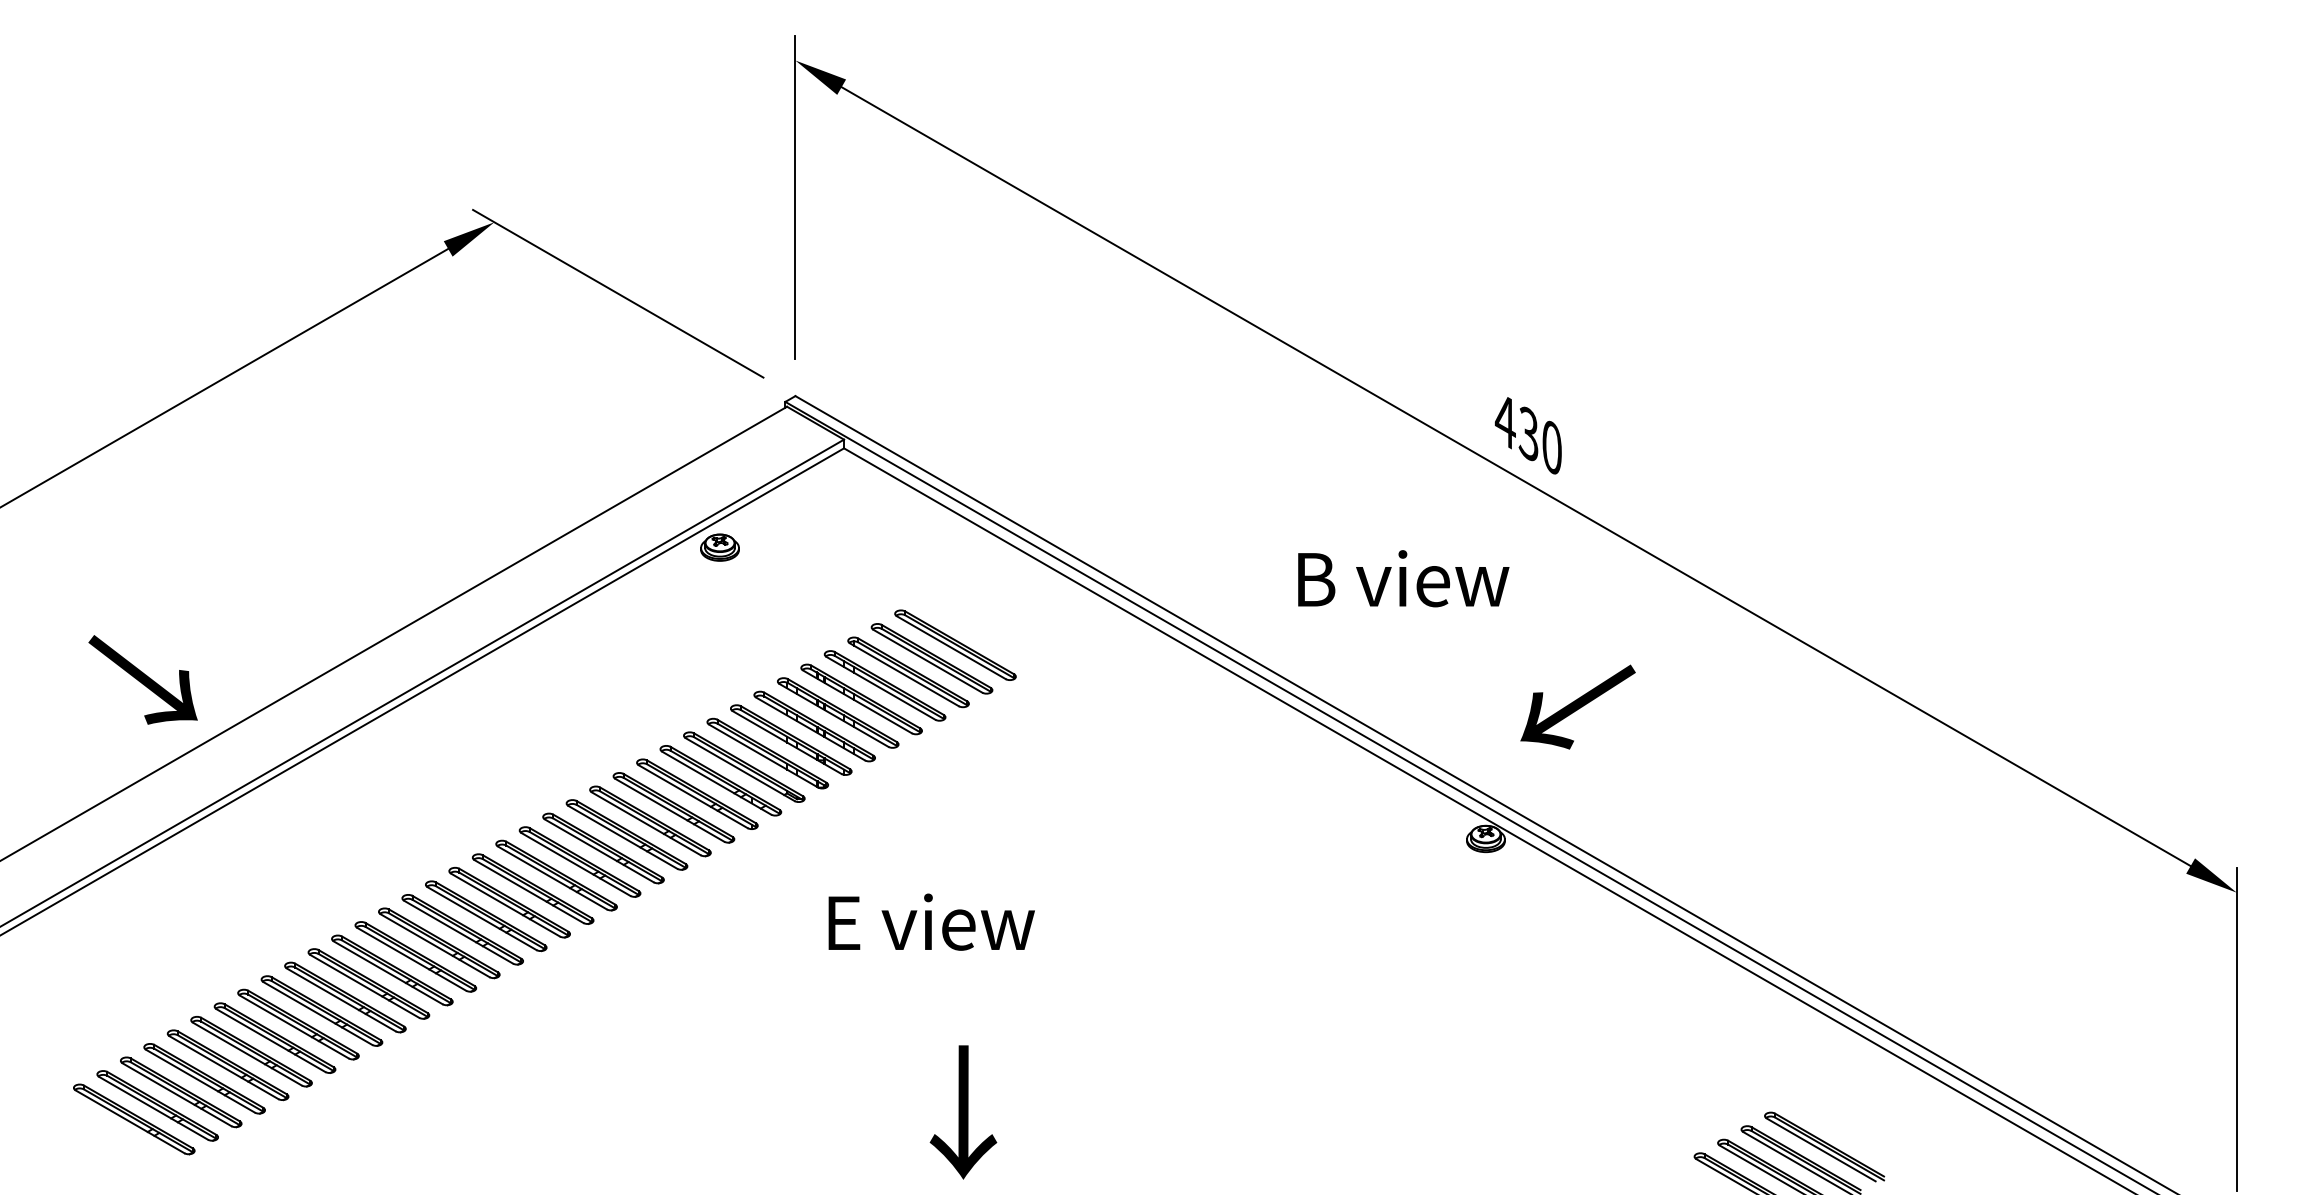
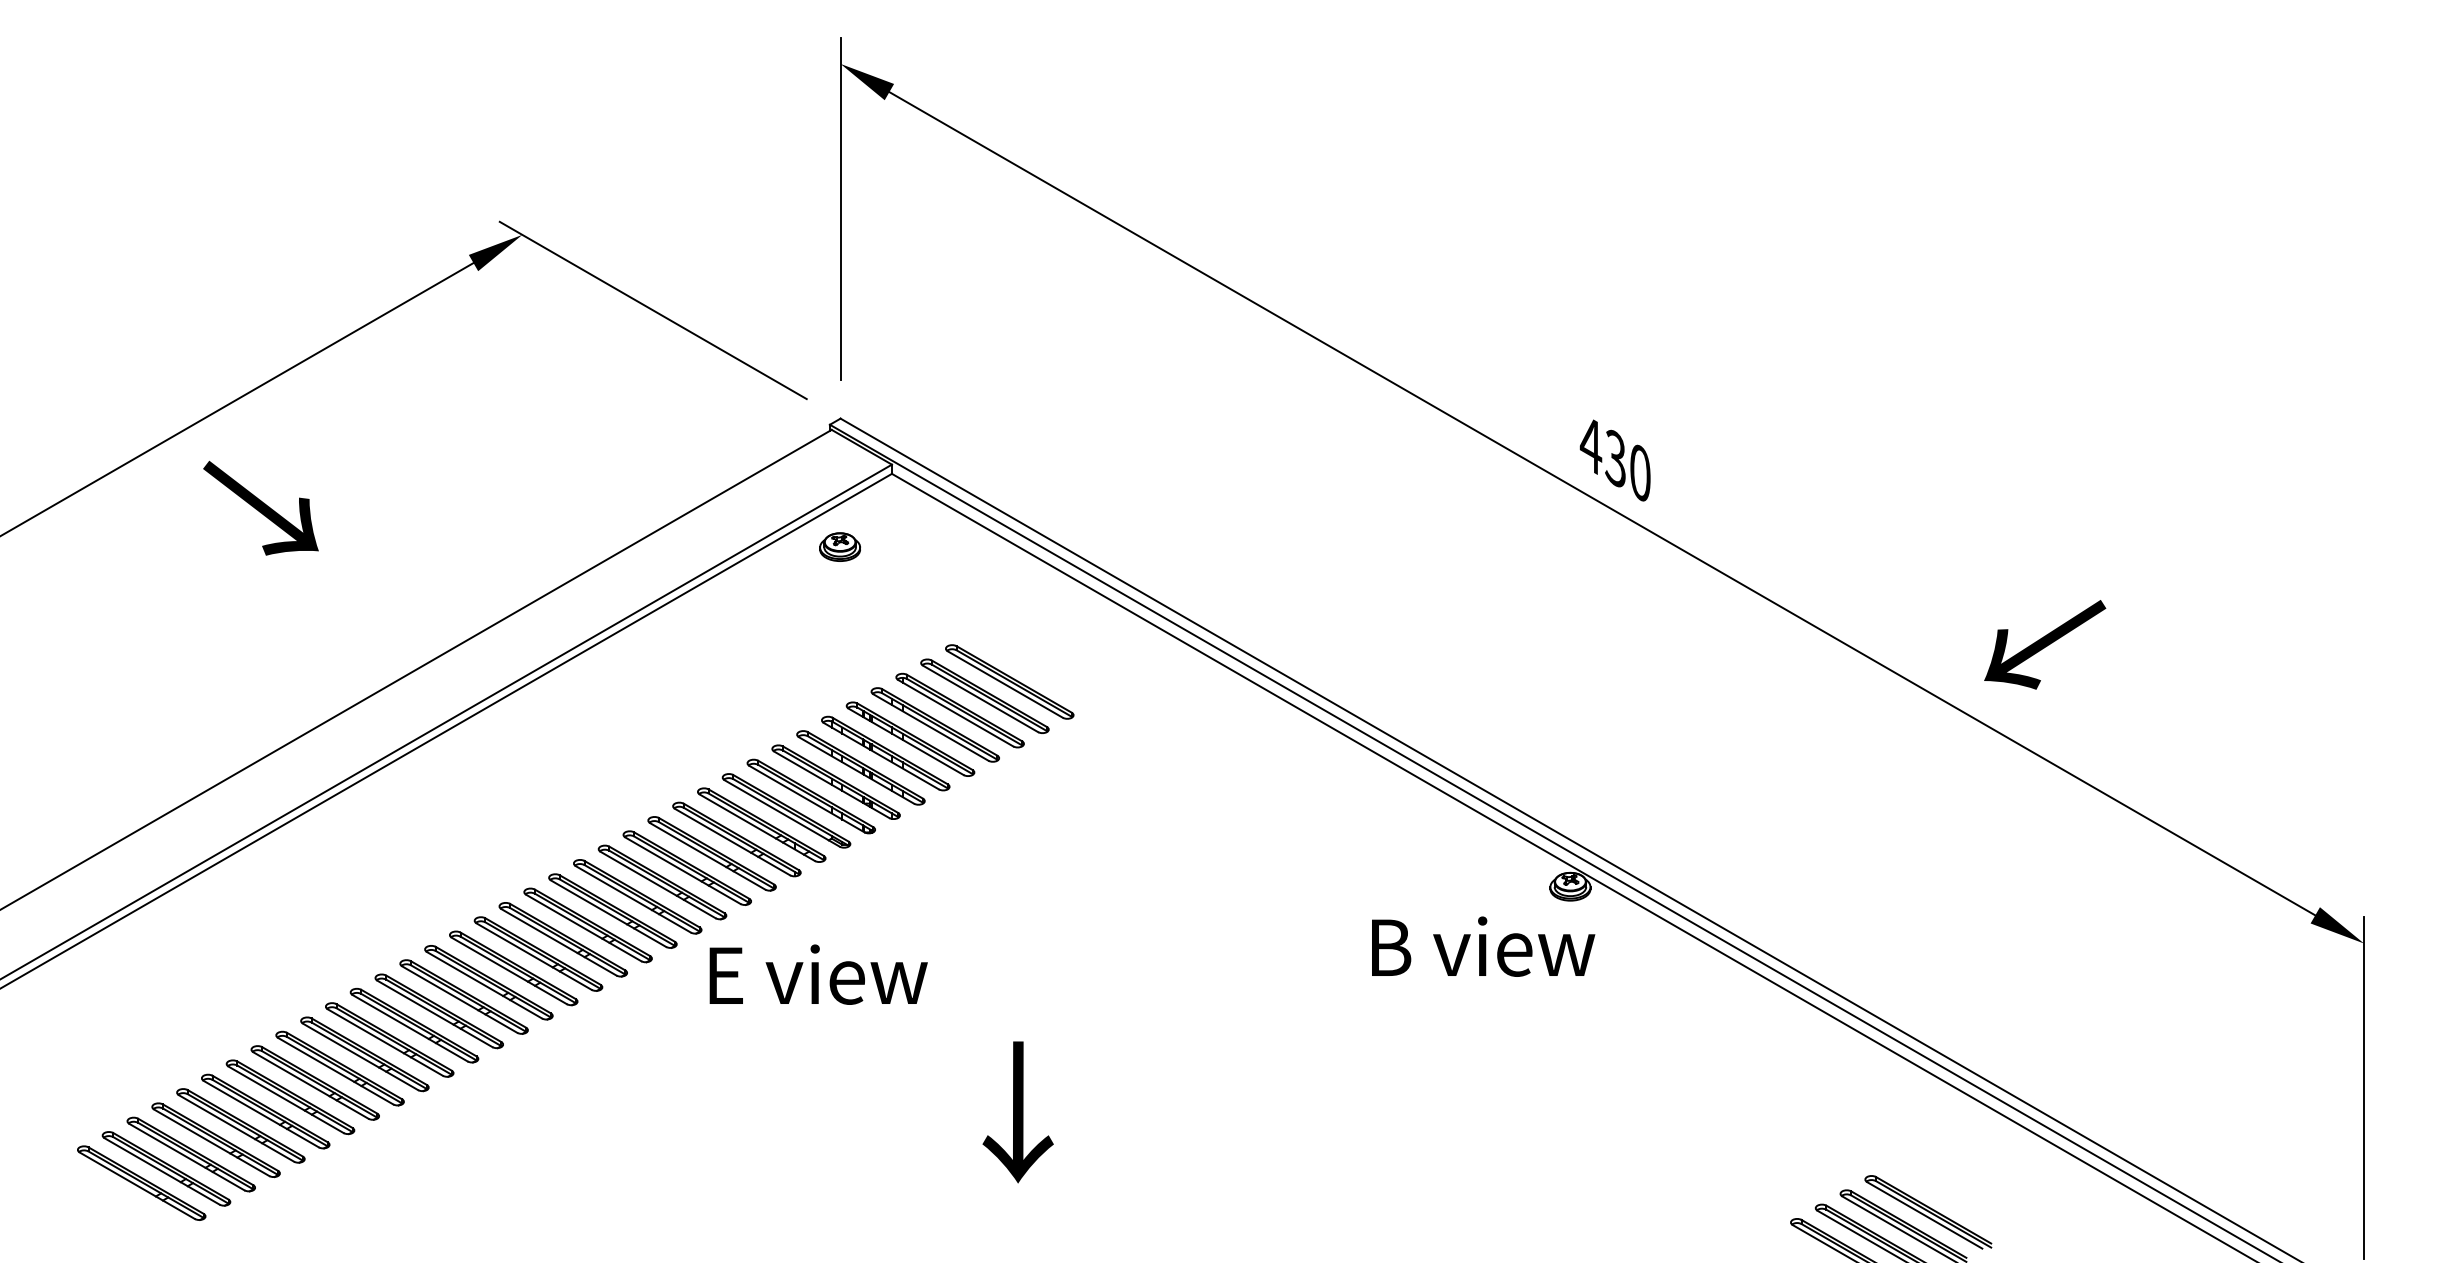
part: (719, 547) -> (839, 546), moved
text: (1403, 578) -> (1483, 946), moved
text: (142, 679) -> (260, 507), moved
text: (1577, 706) -> (2044, 644), moved
text: (931, 921) -> (818, 973), moved
text: (963, 1112) -> (1018, 1112), moved

